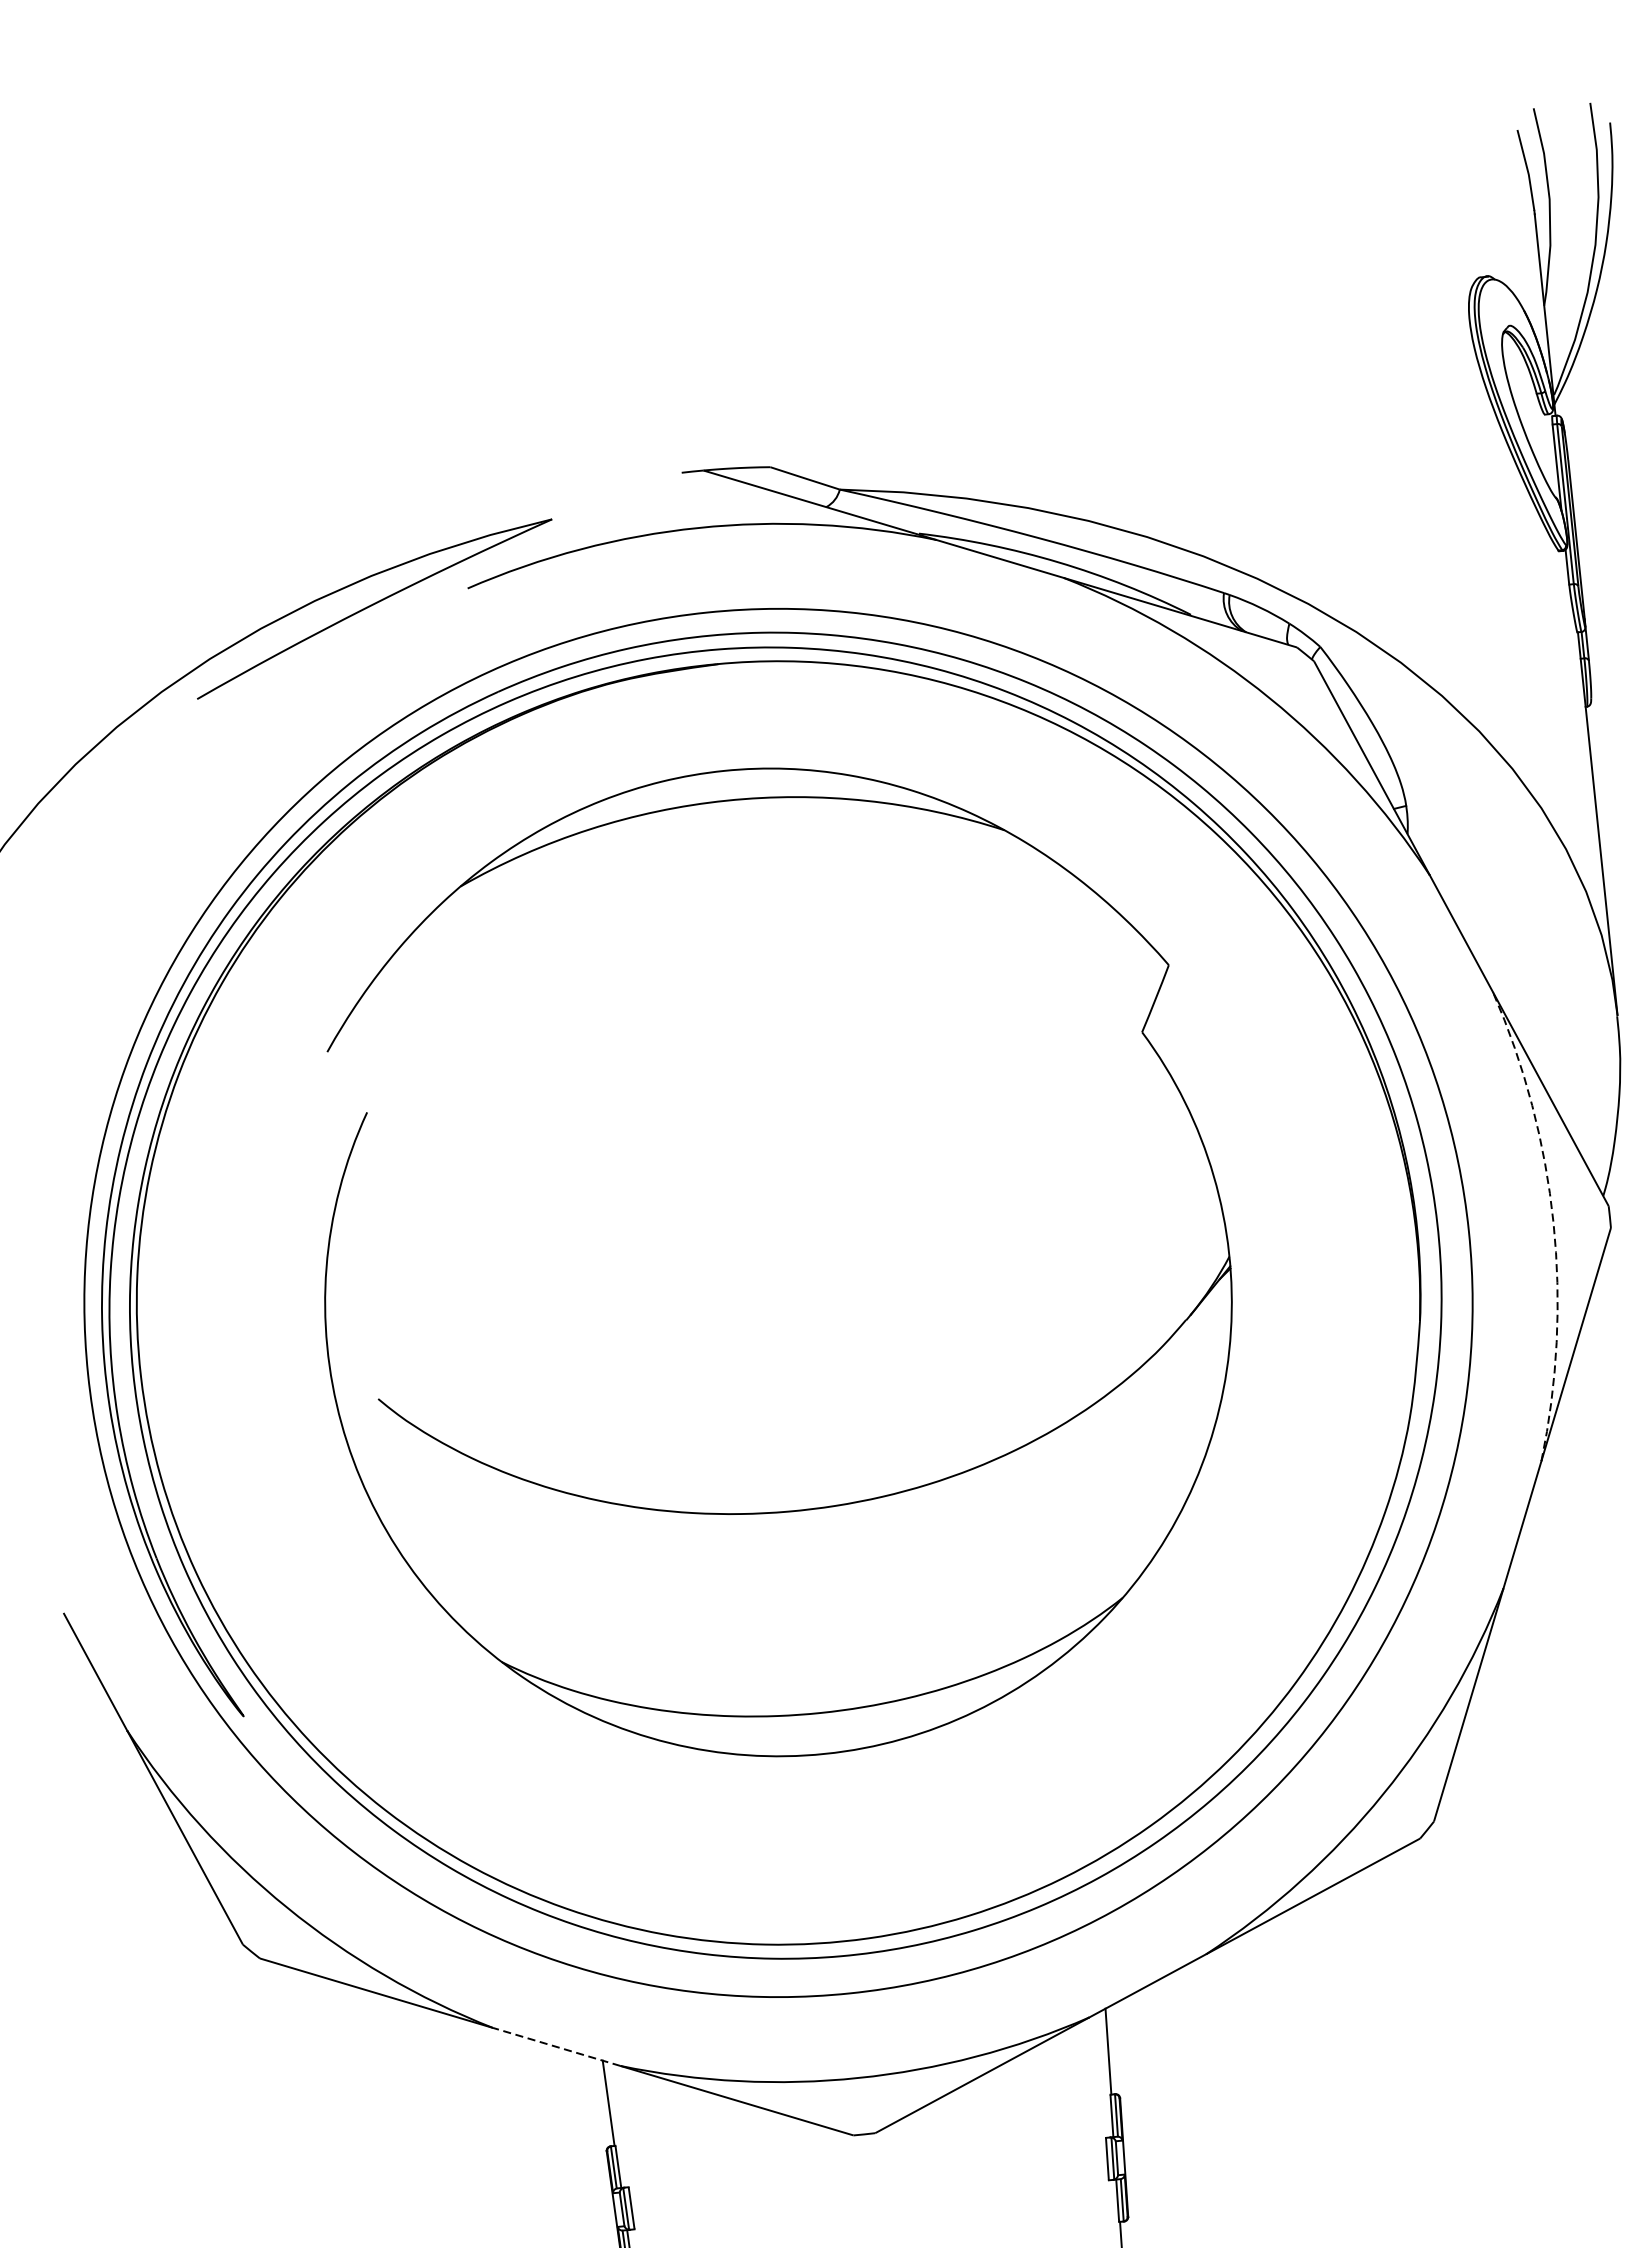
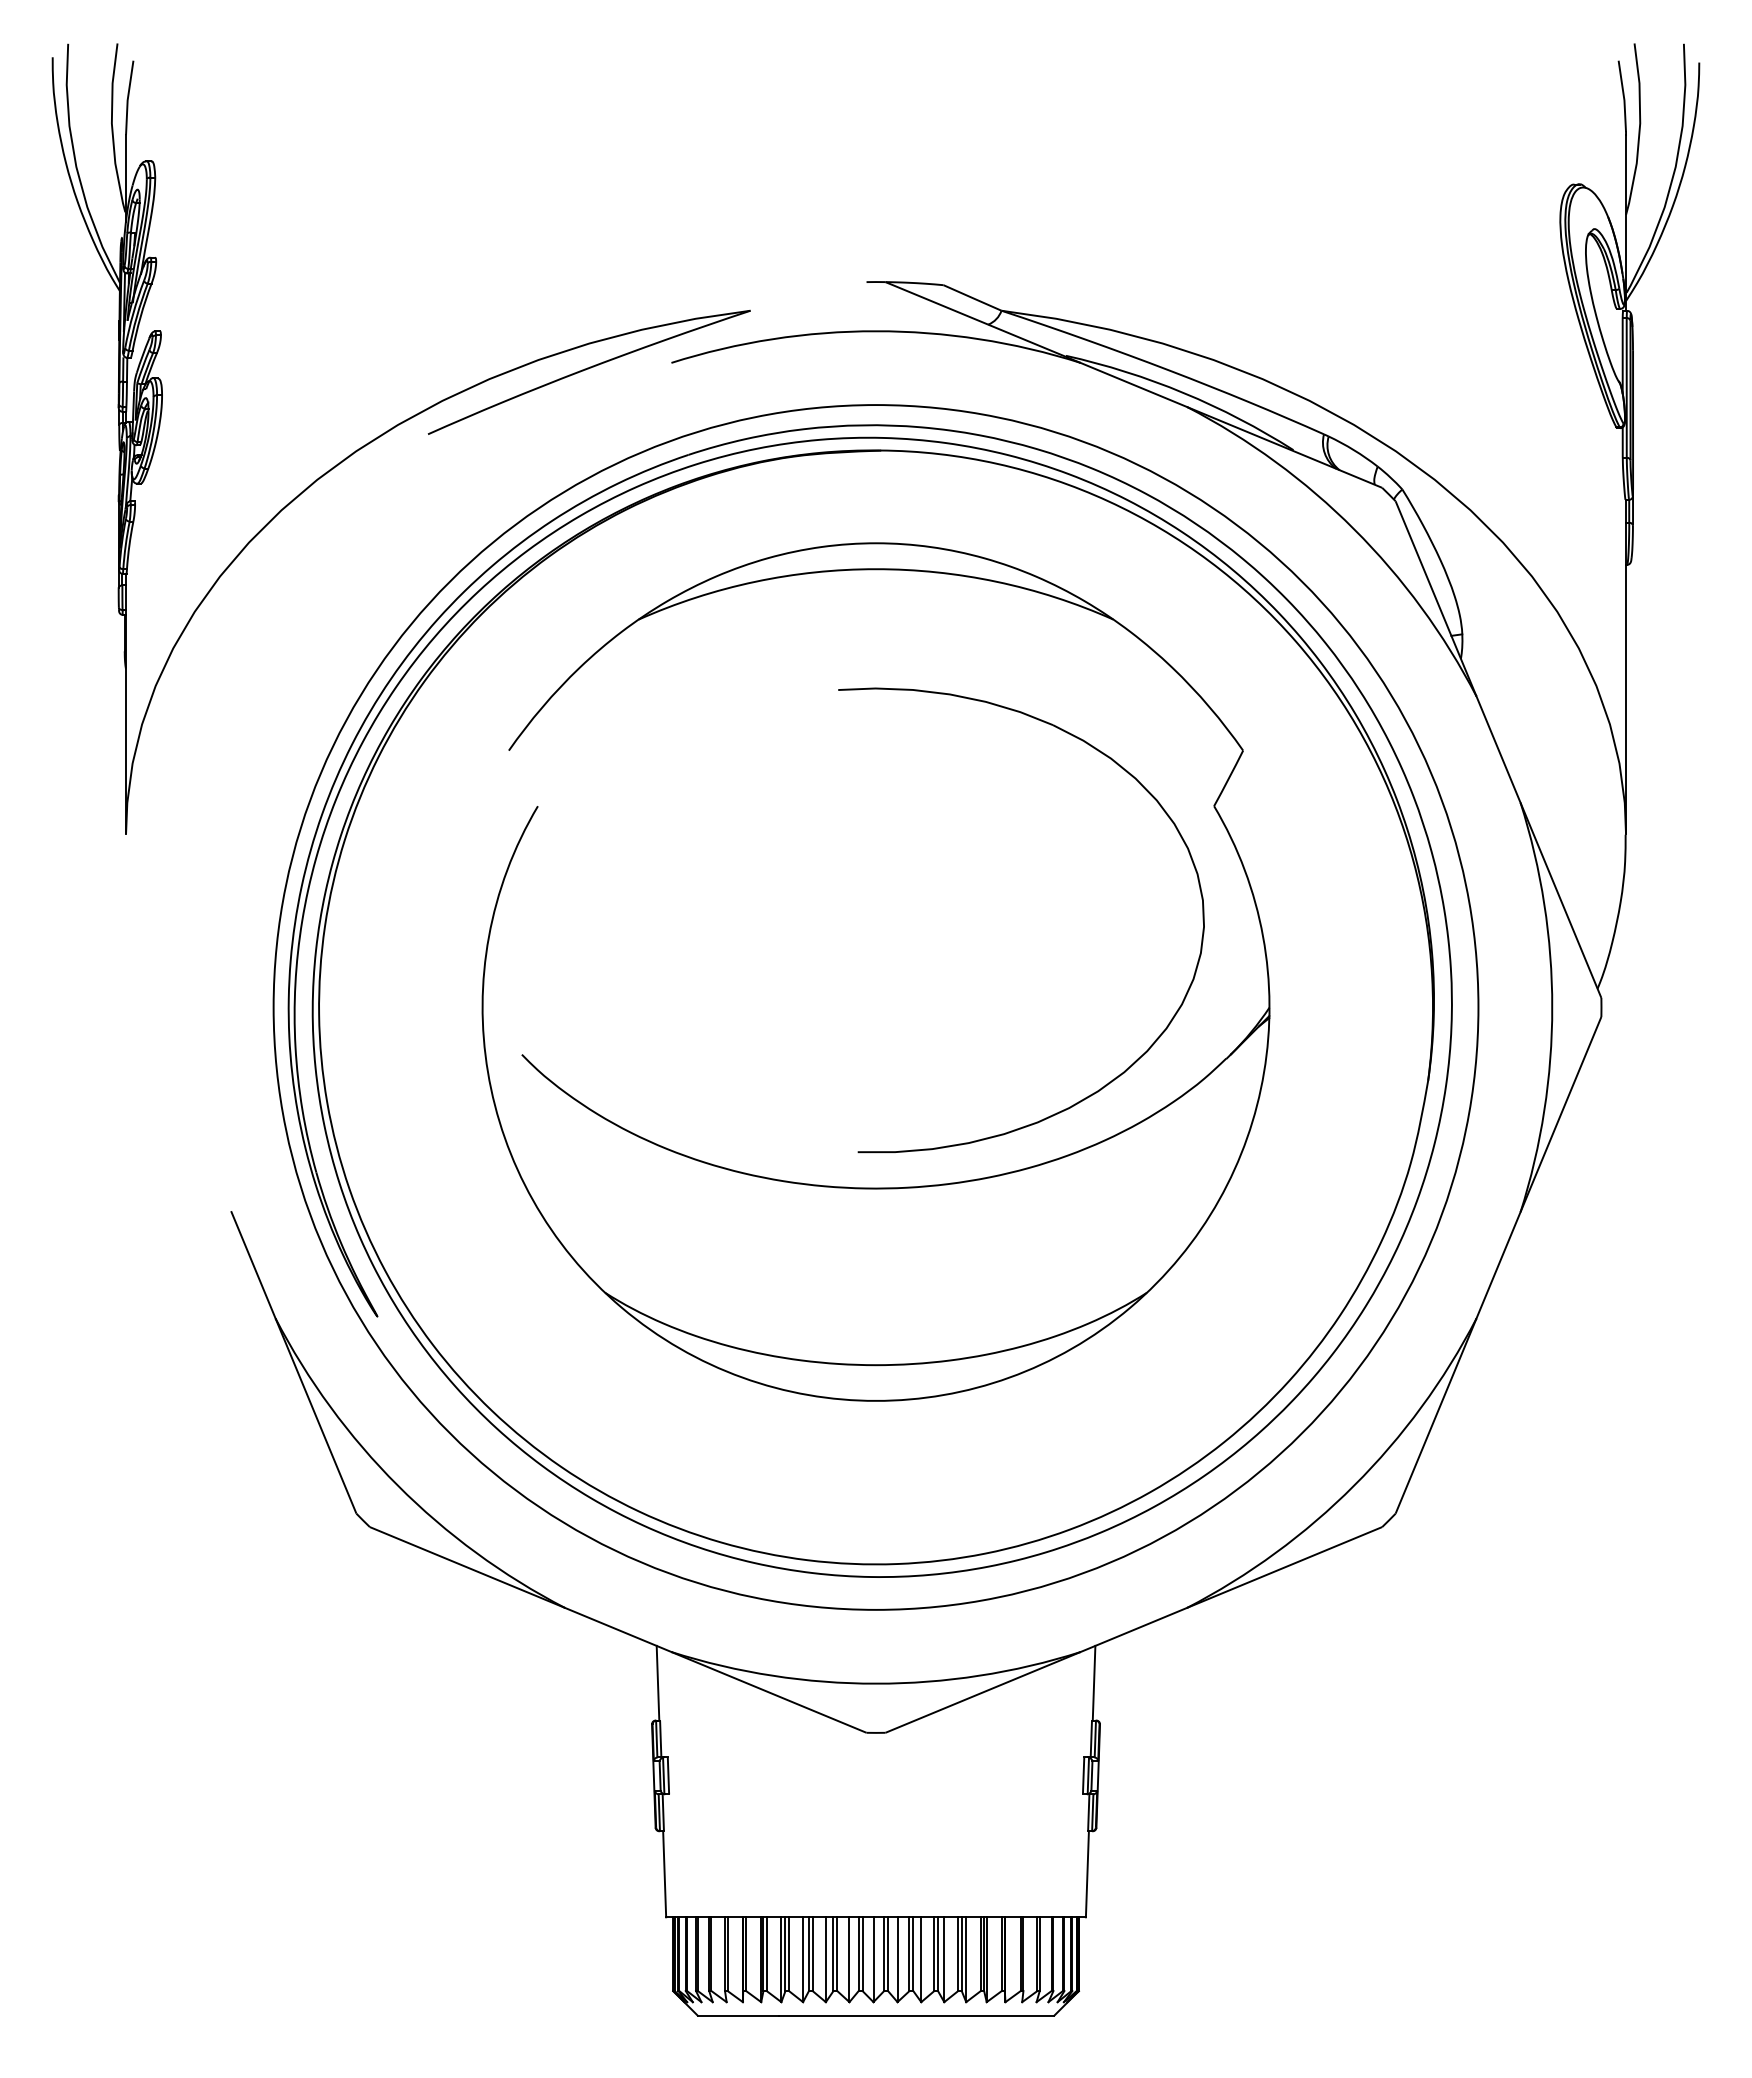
part: (1084, 1044) -> (1163, 811), added
arc: (1553, 1222) -> (1552, 1007), dashed -> solid
line: (557, 2046) -> (618, 1629), dashed -> solid

